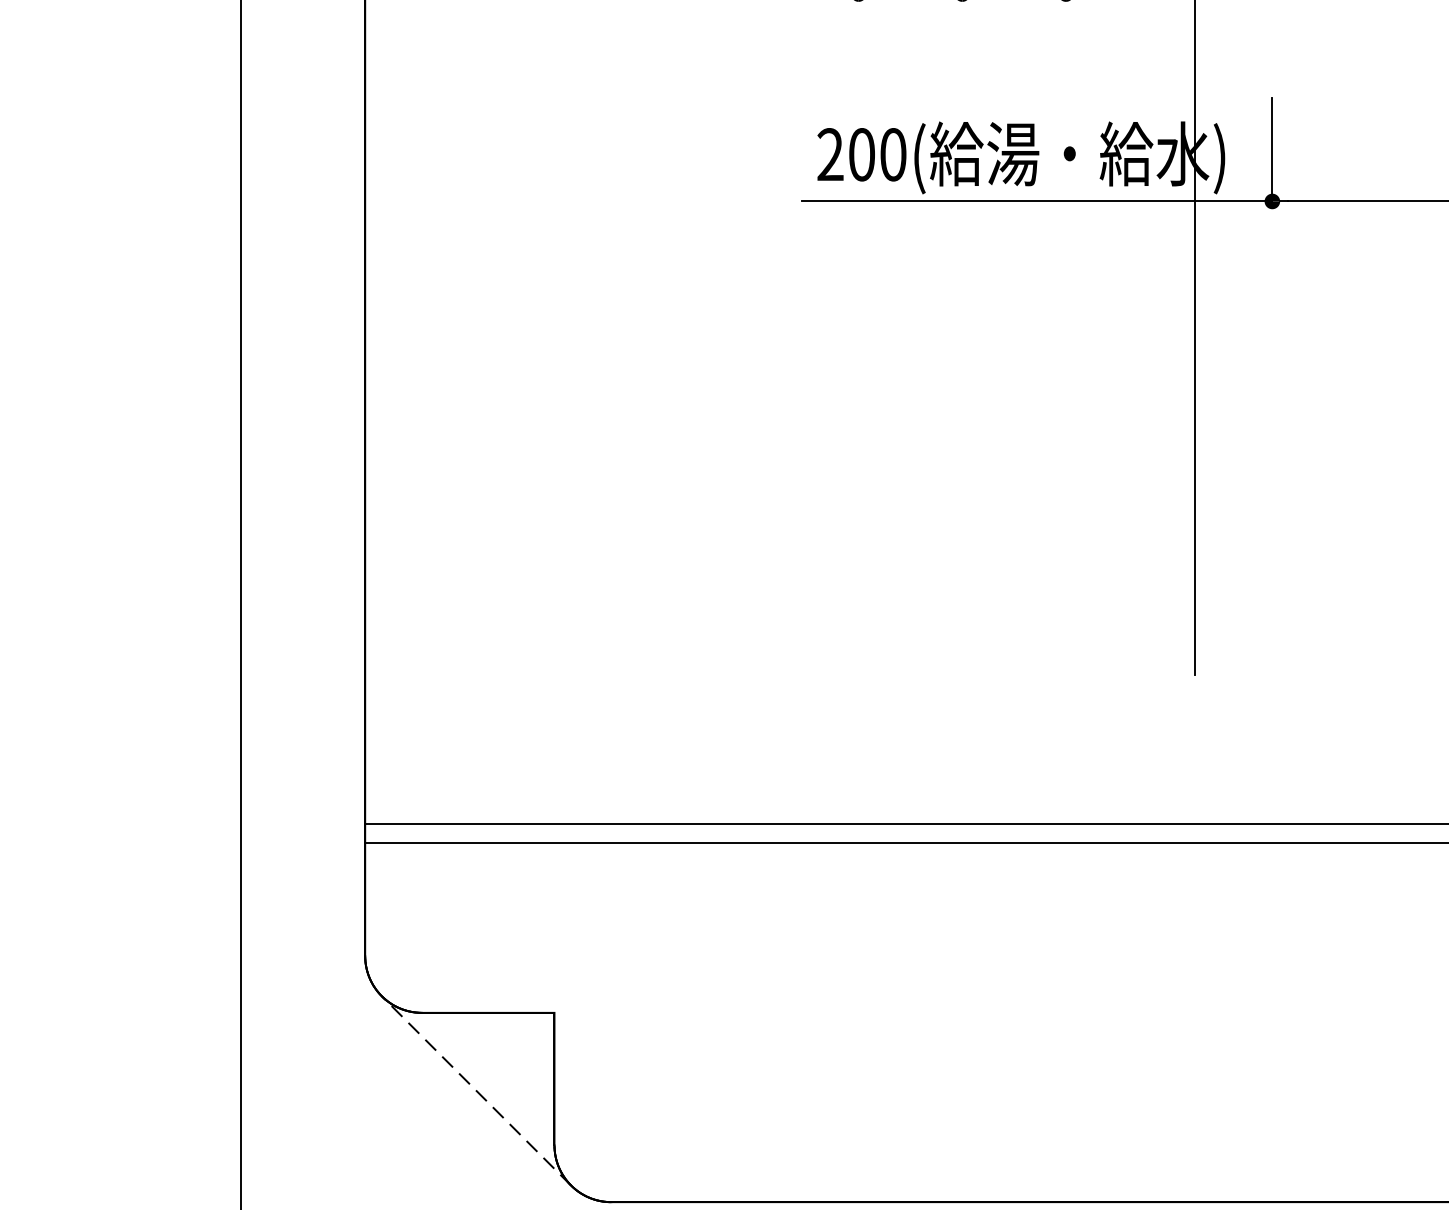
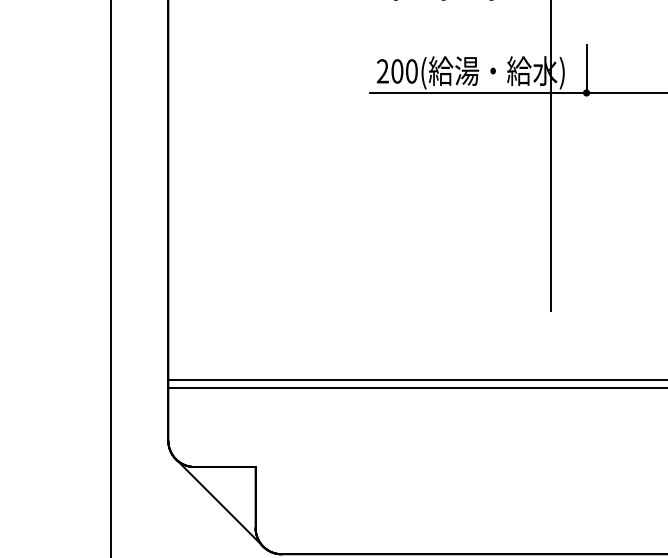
line: (476, 1089) -> (219, 502), dashed -> solid

